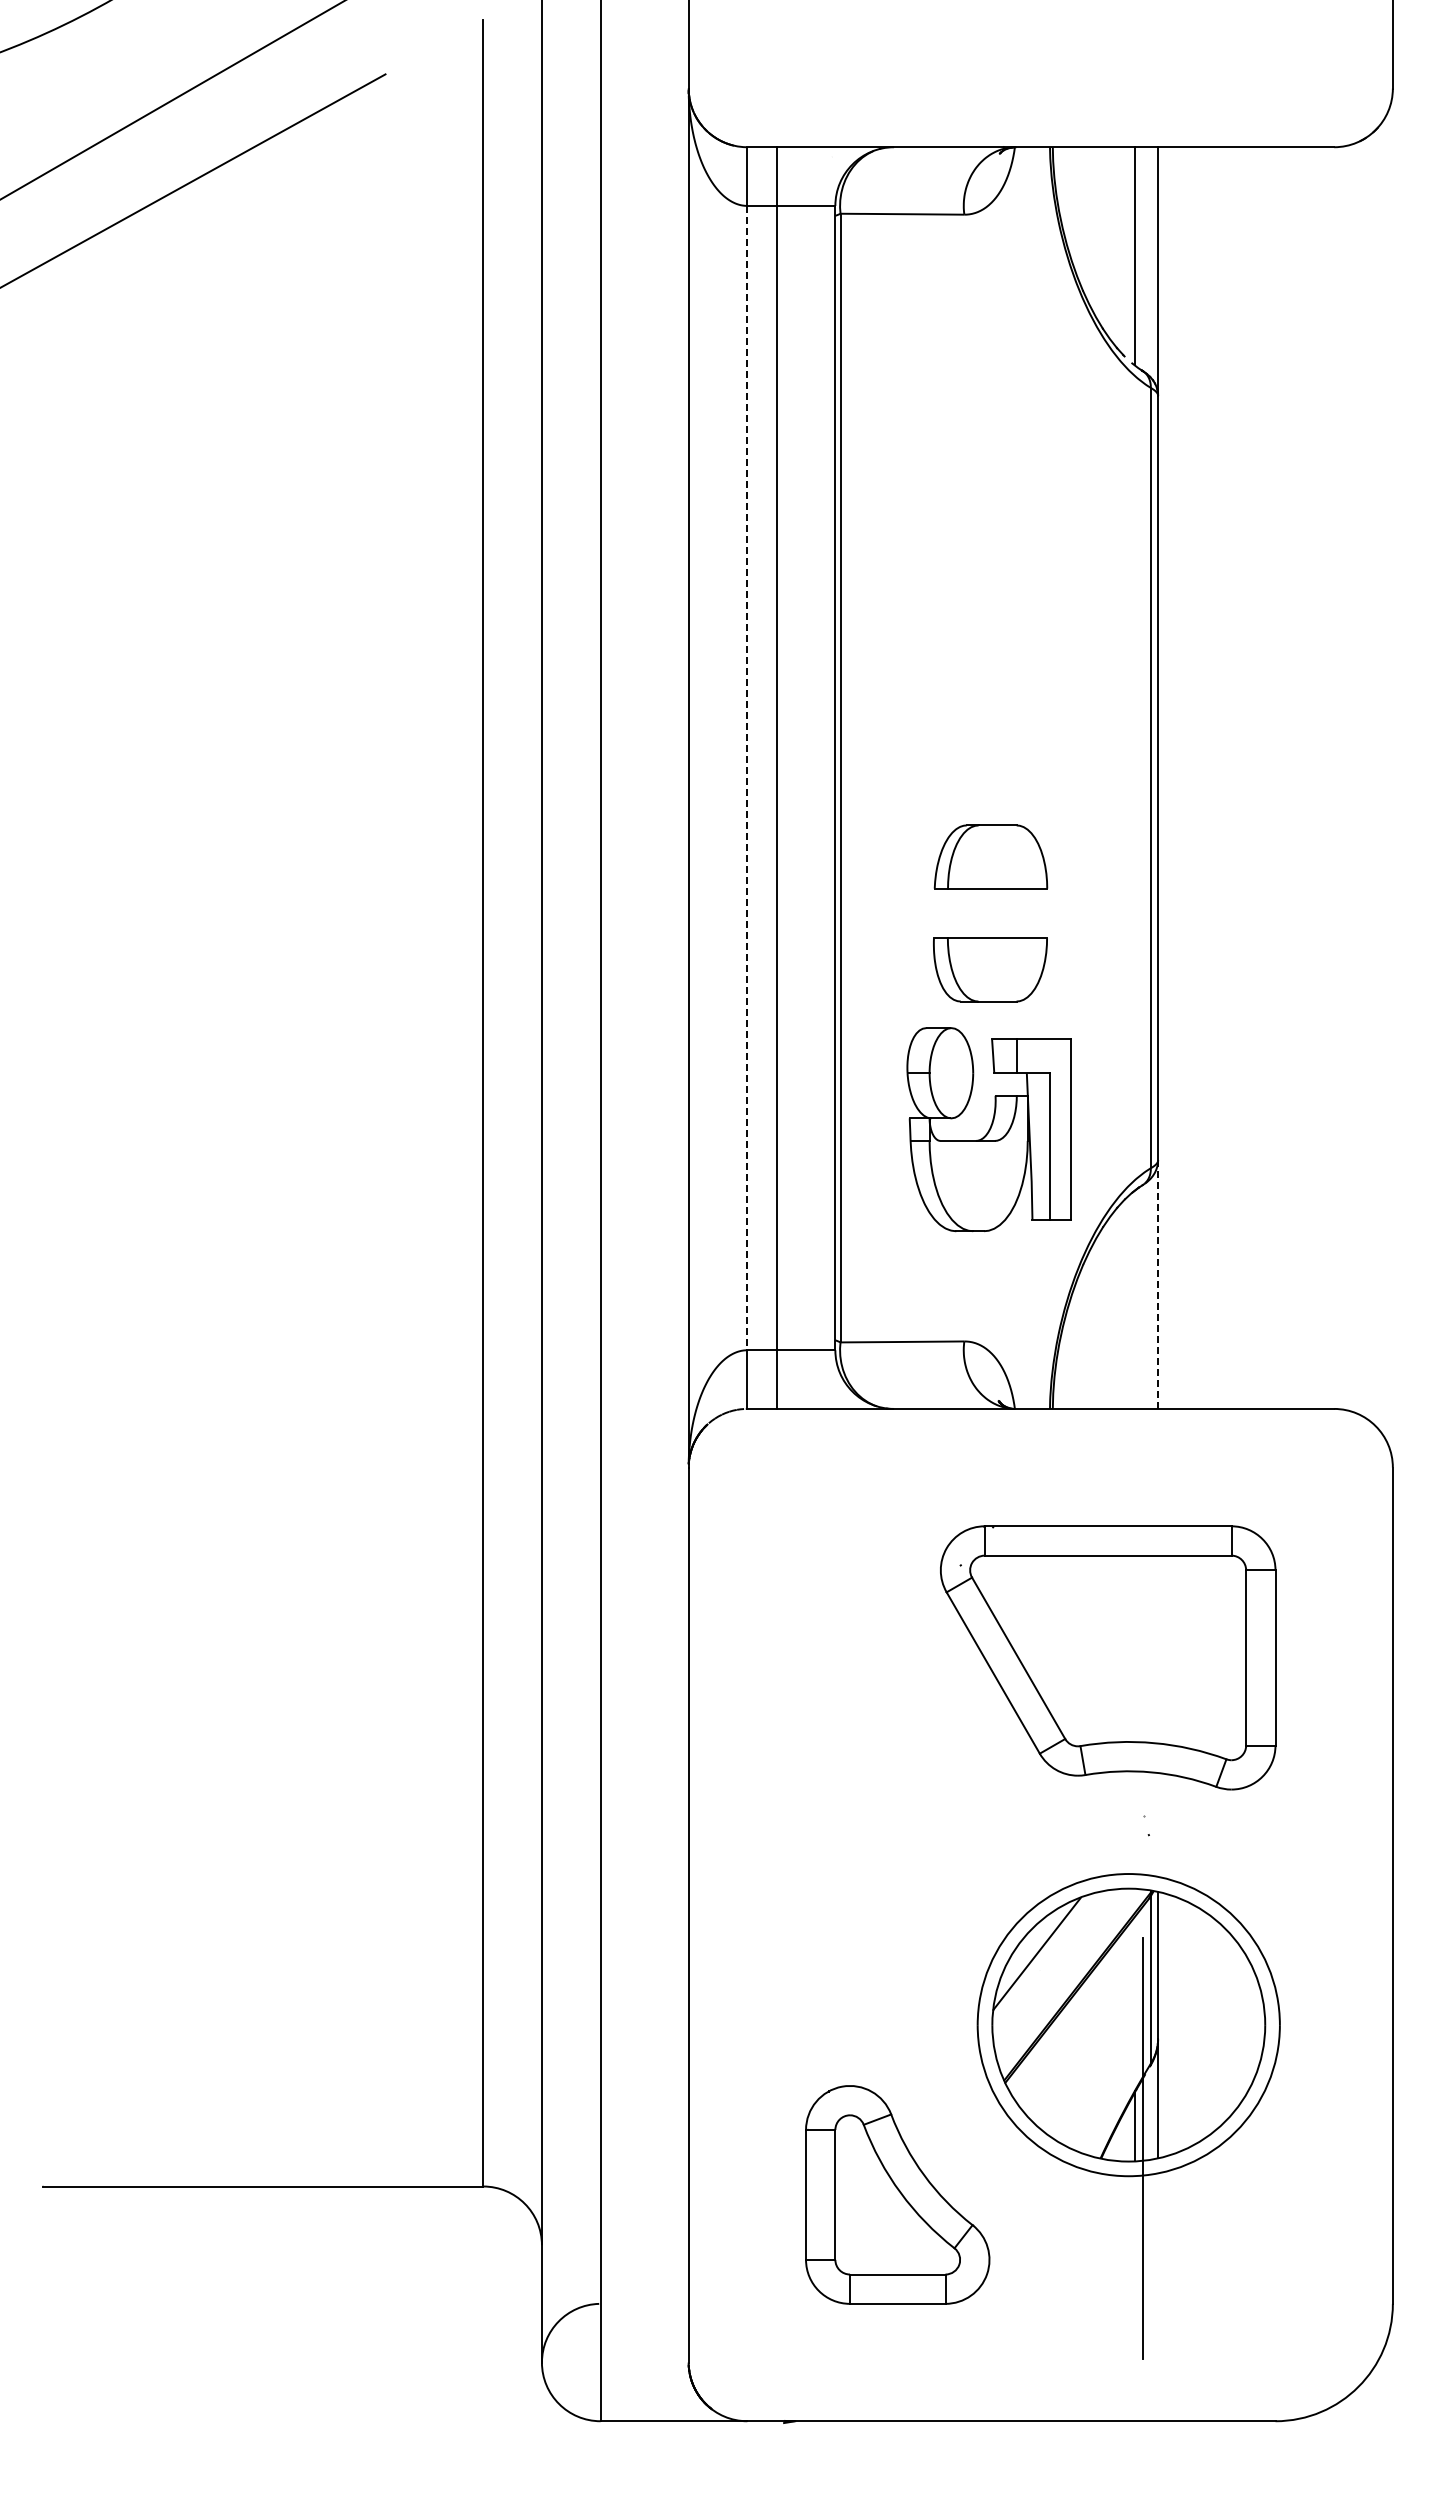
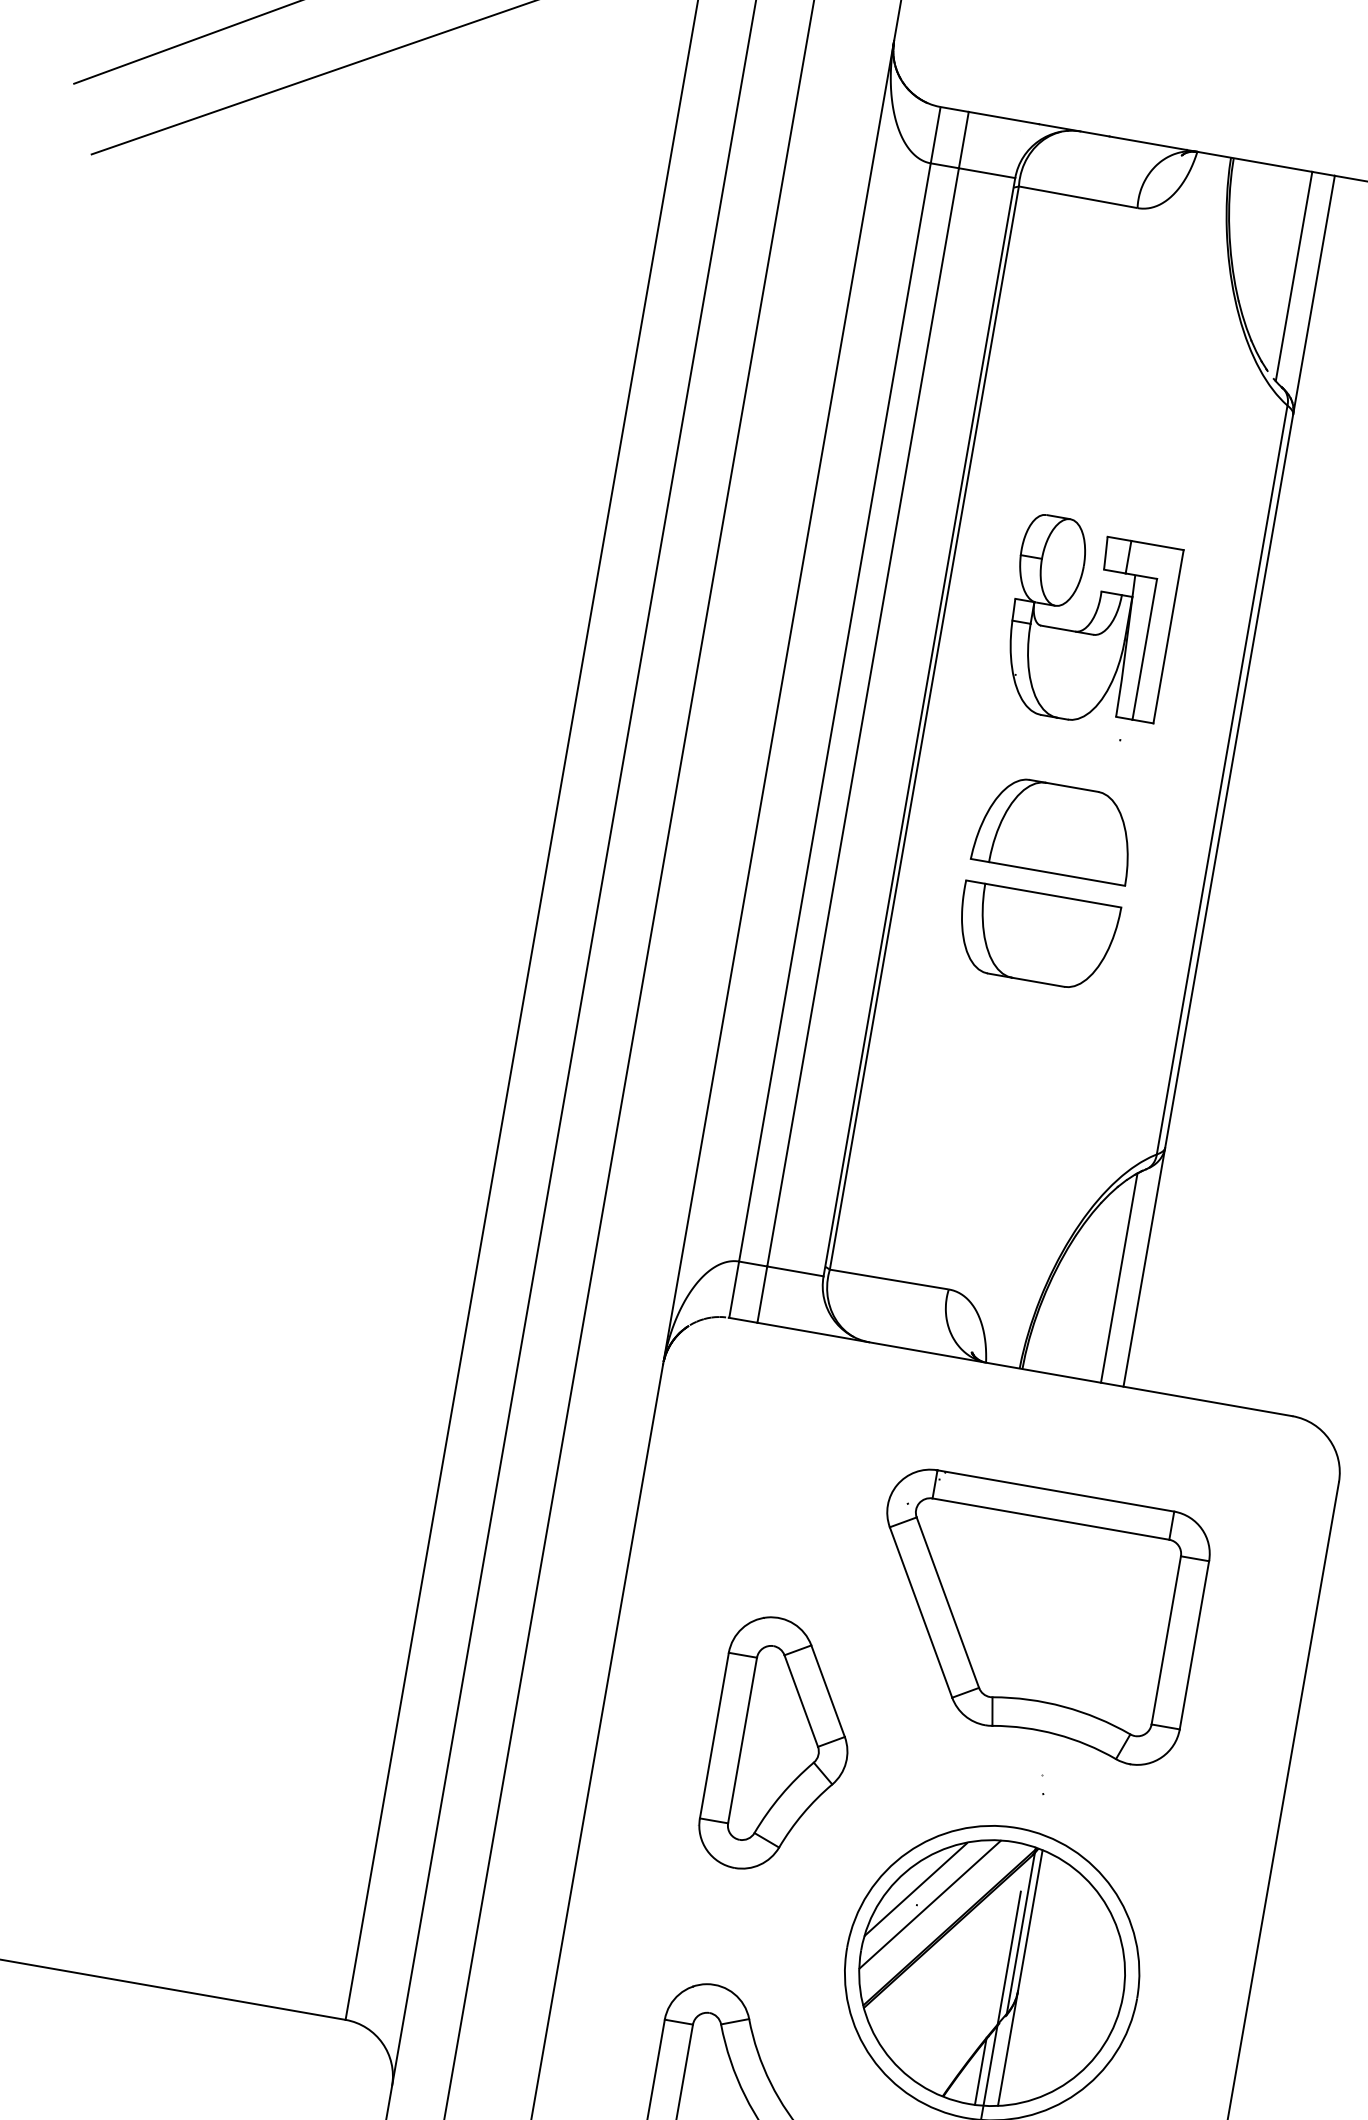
line: (747, 778) -> (835, 712), dashed -> solid
part: (990, 856) -> (1055, 828), size x1.43
part: (990, 969) -> (1036, 936), size x1.43
part: (988, 1129) -> (1089, 622), moved
line: (1158, 1285) -> (1144, 1268), dashed -> solid
line: (1134, 1299) -> (1119, 1277), added
part: (874, 1833) -> (780, 1746), added
line: (1053, 1966) -> (929, 1904), added

